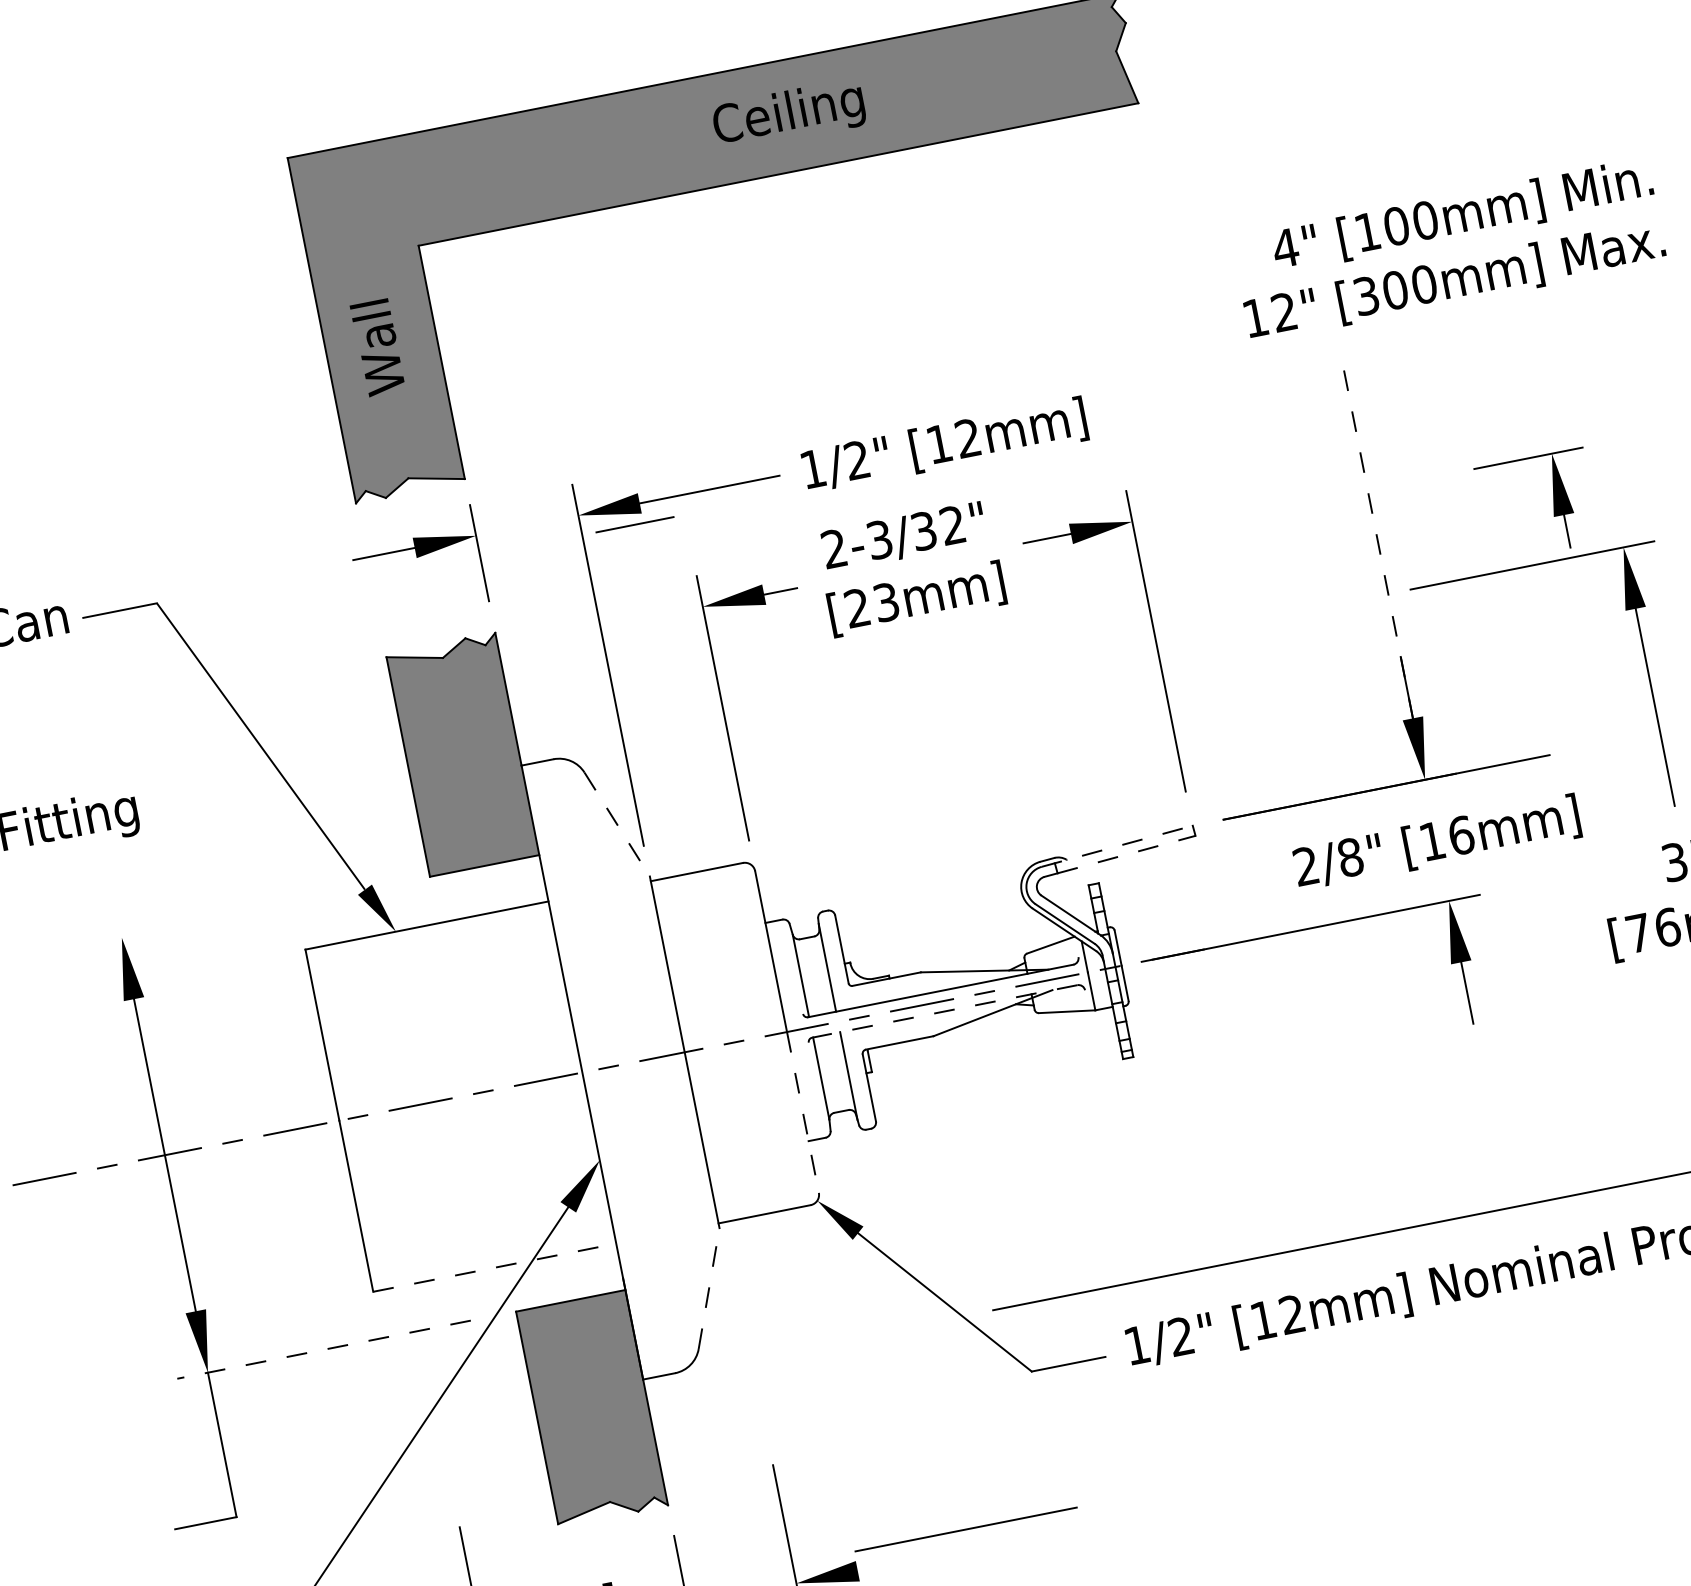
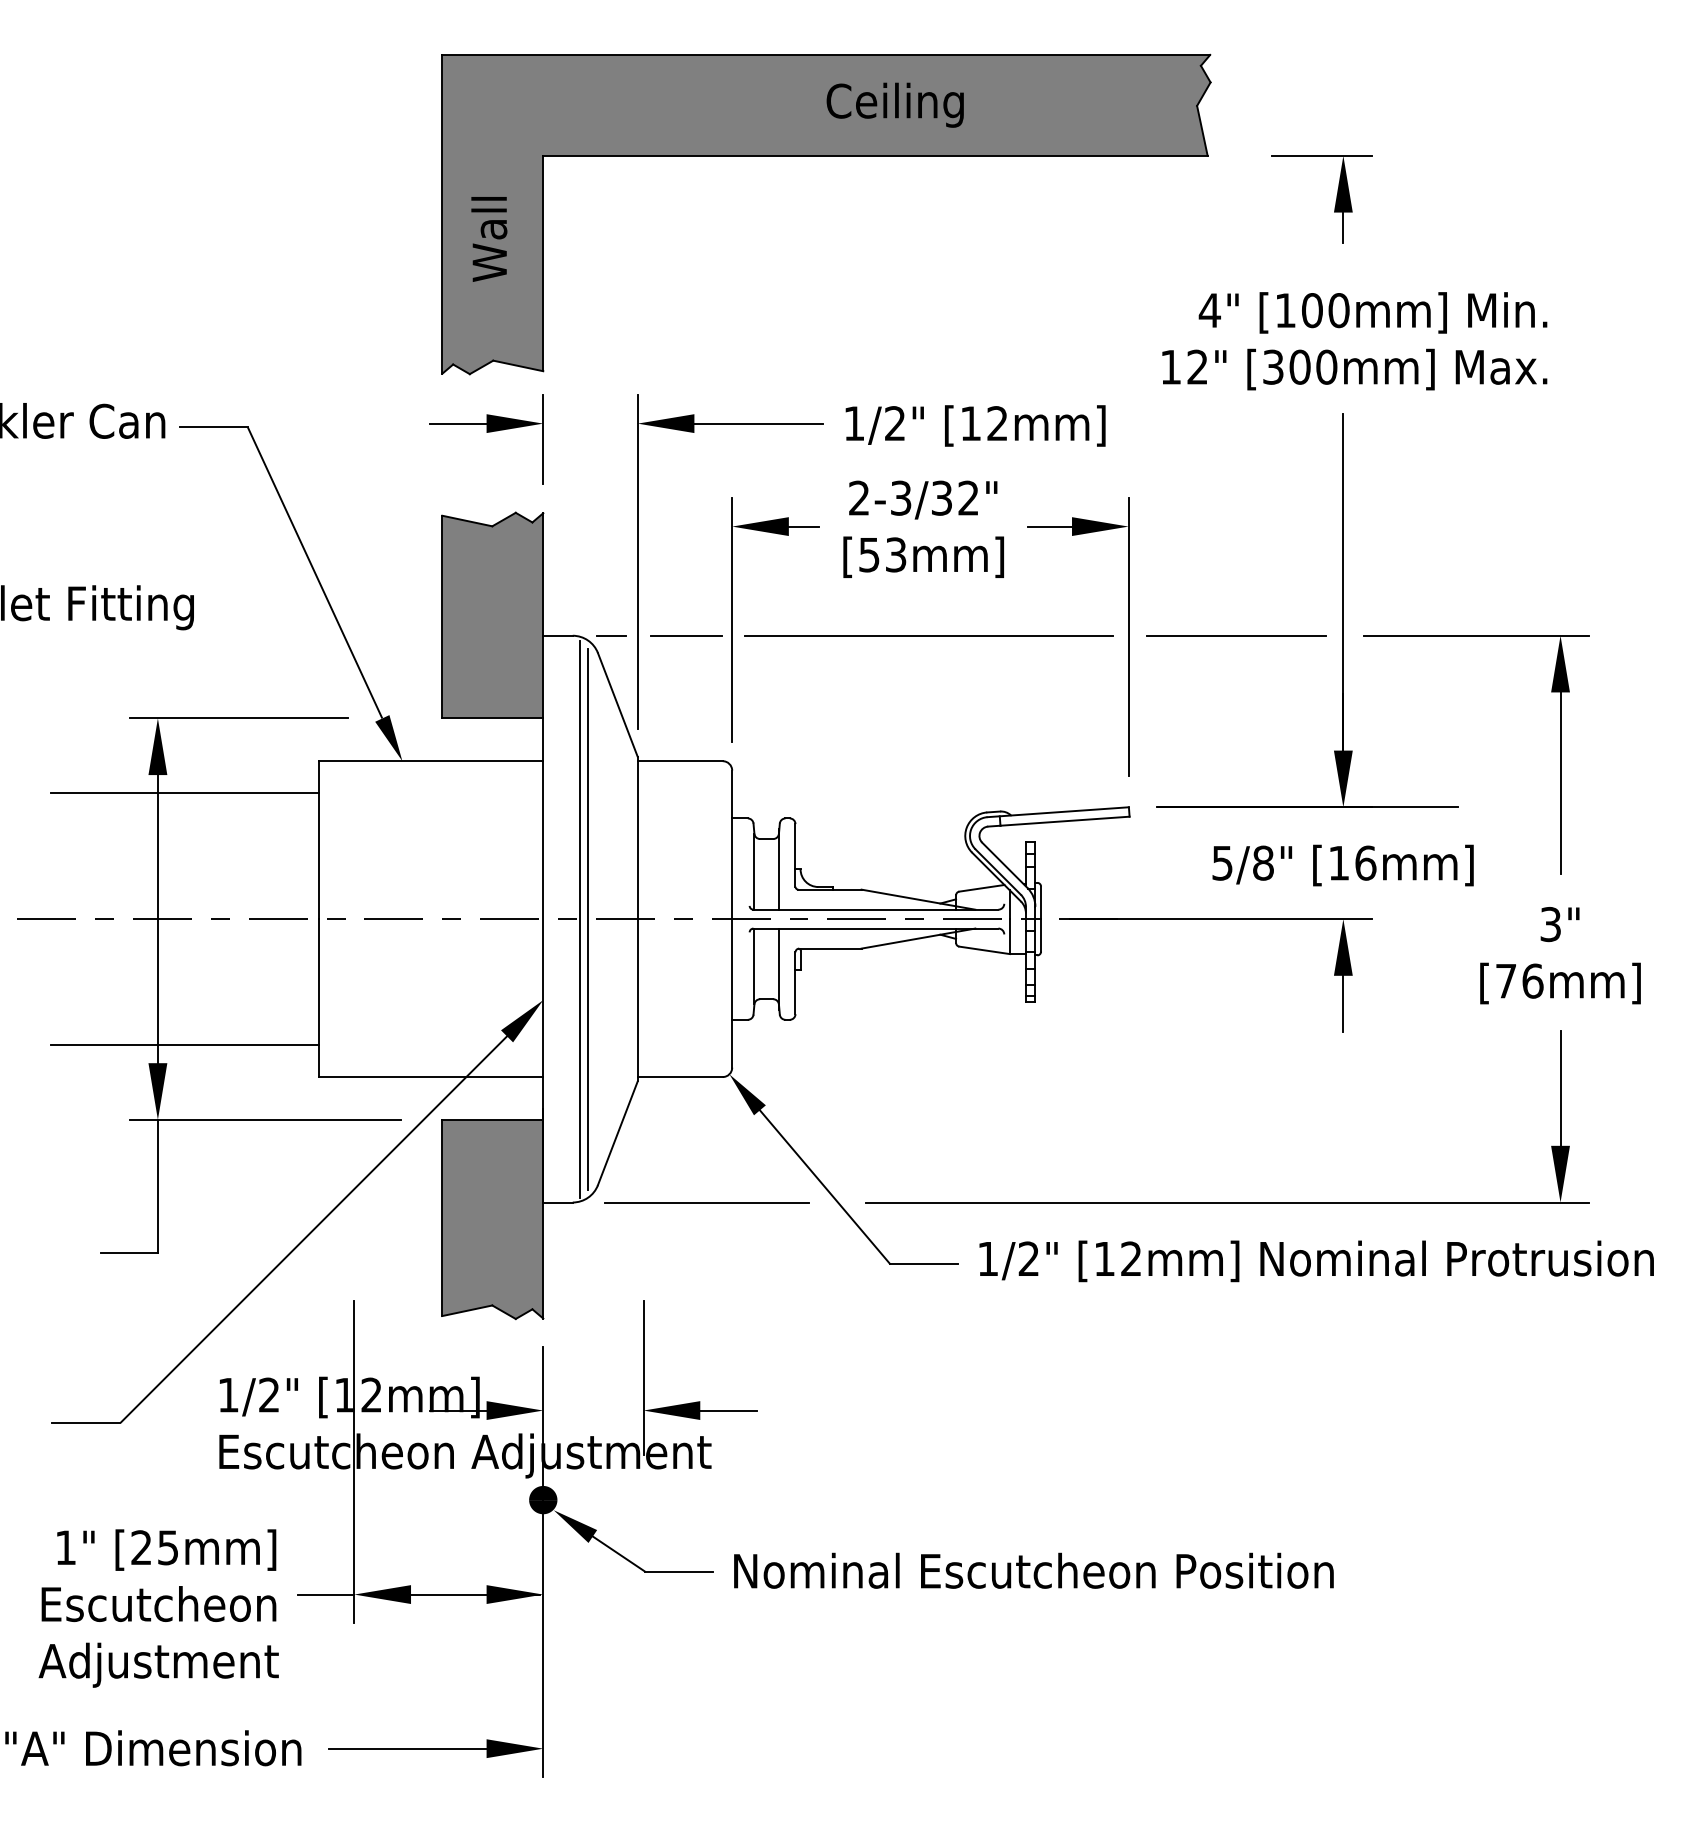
text: (1448, 250) -> (1354, 341), moved
part: (1553, 504) -> (1335, 201), moved
line: (635, 524) -> (686, 635), moved
line: (1376, 535) -> (1343, 581), dashed -> solid
text: (857, 607) -> (869, 554), [23mm] -> [53mm]
line: (1272, 616) -> (1236, 635), added
line: (938, 682) -> (928, 635), added
line: (595, 750) -> (611, 635), added
line: (616, 824) -> (617, 704), dashed -> solid
line: (1117, 846) -> (1058, 812), dashed -> solid
line: (1127, 854) -> (1065, 821), dashed -> solid
text: (1306, 865) -> (1222, 862), 2/8" -> 5/8"
line: (209, 920) -> (238, 718), added
line: (944, 1011) -> (875, 928), dashed -> solid
line: (166, 1013) -> (184, 793), added
line: (631, 1062) -> (588, 918), added
line: (622, 1063) -> (580, 918), added
line: (803, 1112) -> (732, 993), dashed -> solid
line: (495, 1268) -> (431, 1077), dashed -> solid
line: (220, 1285) -> (184, 1044), added
line: (708, 1288) -> (617, 1133), dashed -> solid
line: (324, 1349) -> (265, 1119), dashed -> solid
line: (965, 1529) -> (706, 1202), moved
line: (888, 1565) -> (728, 1410), added

